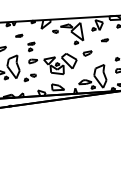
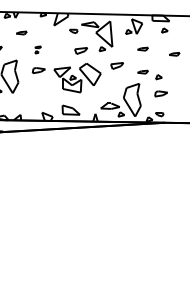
part: (61, 44) -> (80, 50), added
part: (31, 46) -> (37, 49), size x0.6
part: (105, 56) -> (142, 71), added
part: (30, 77) -> (32, 93), removed

